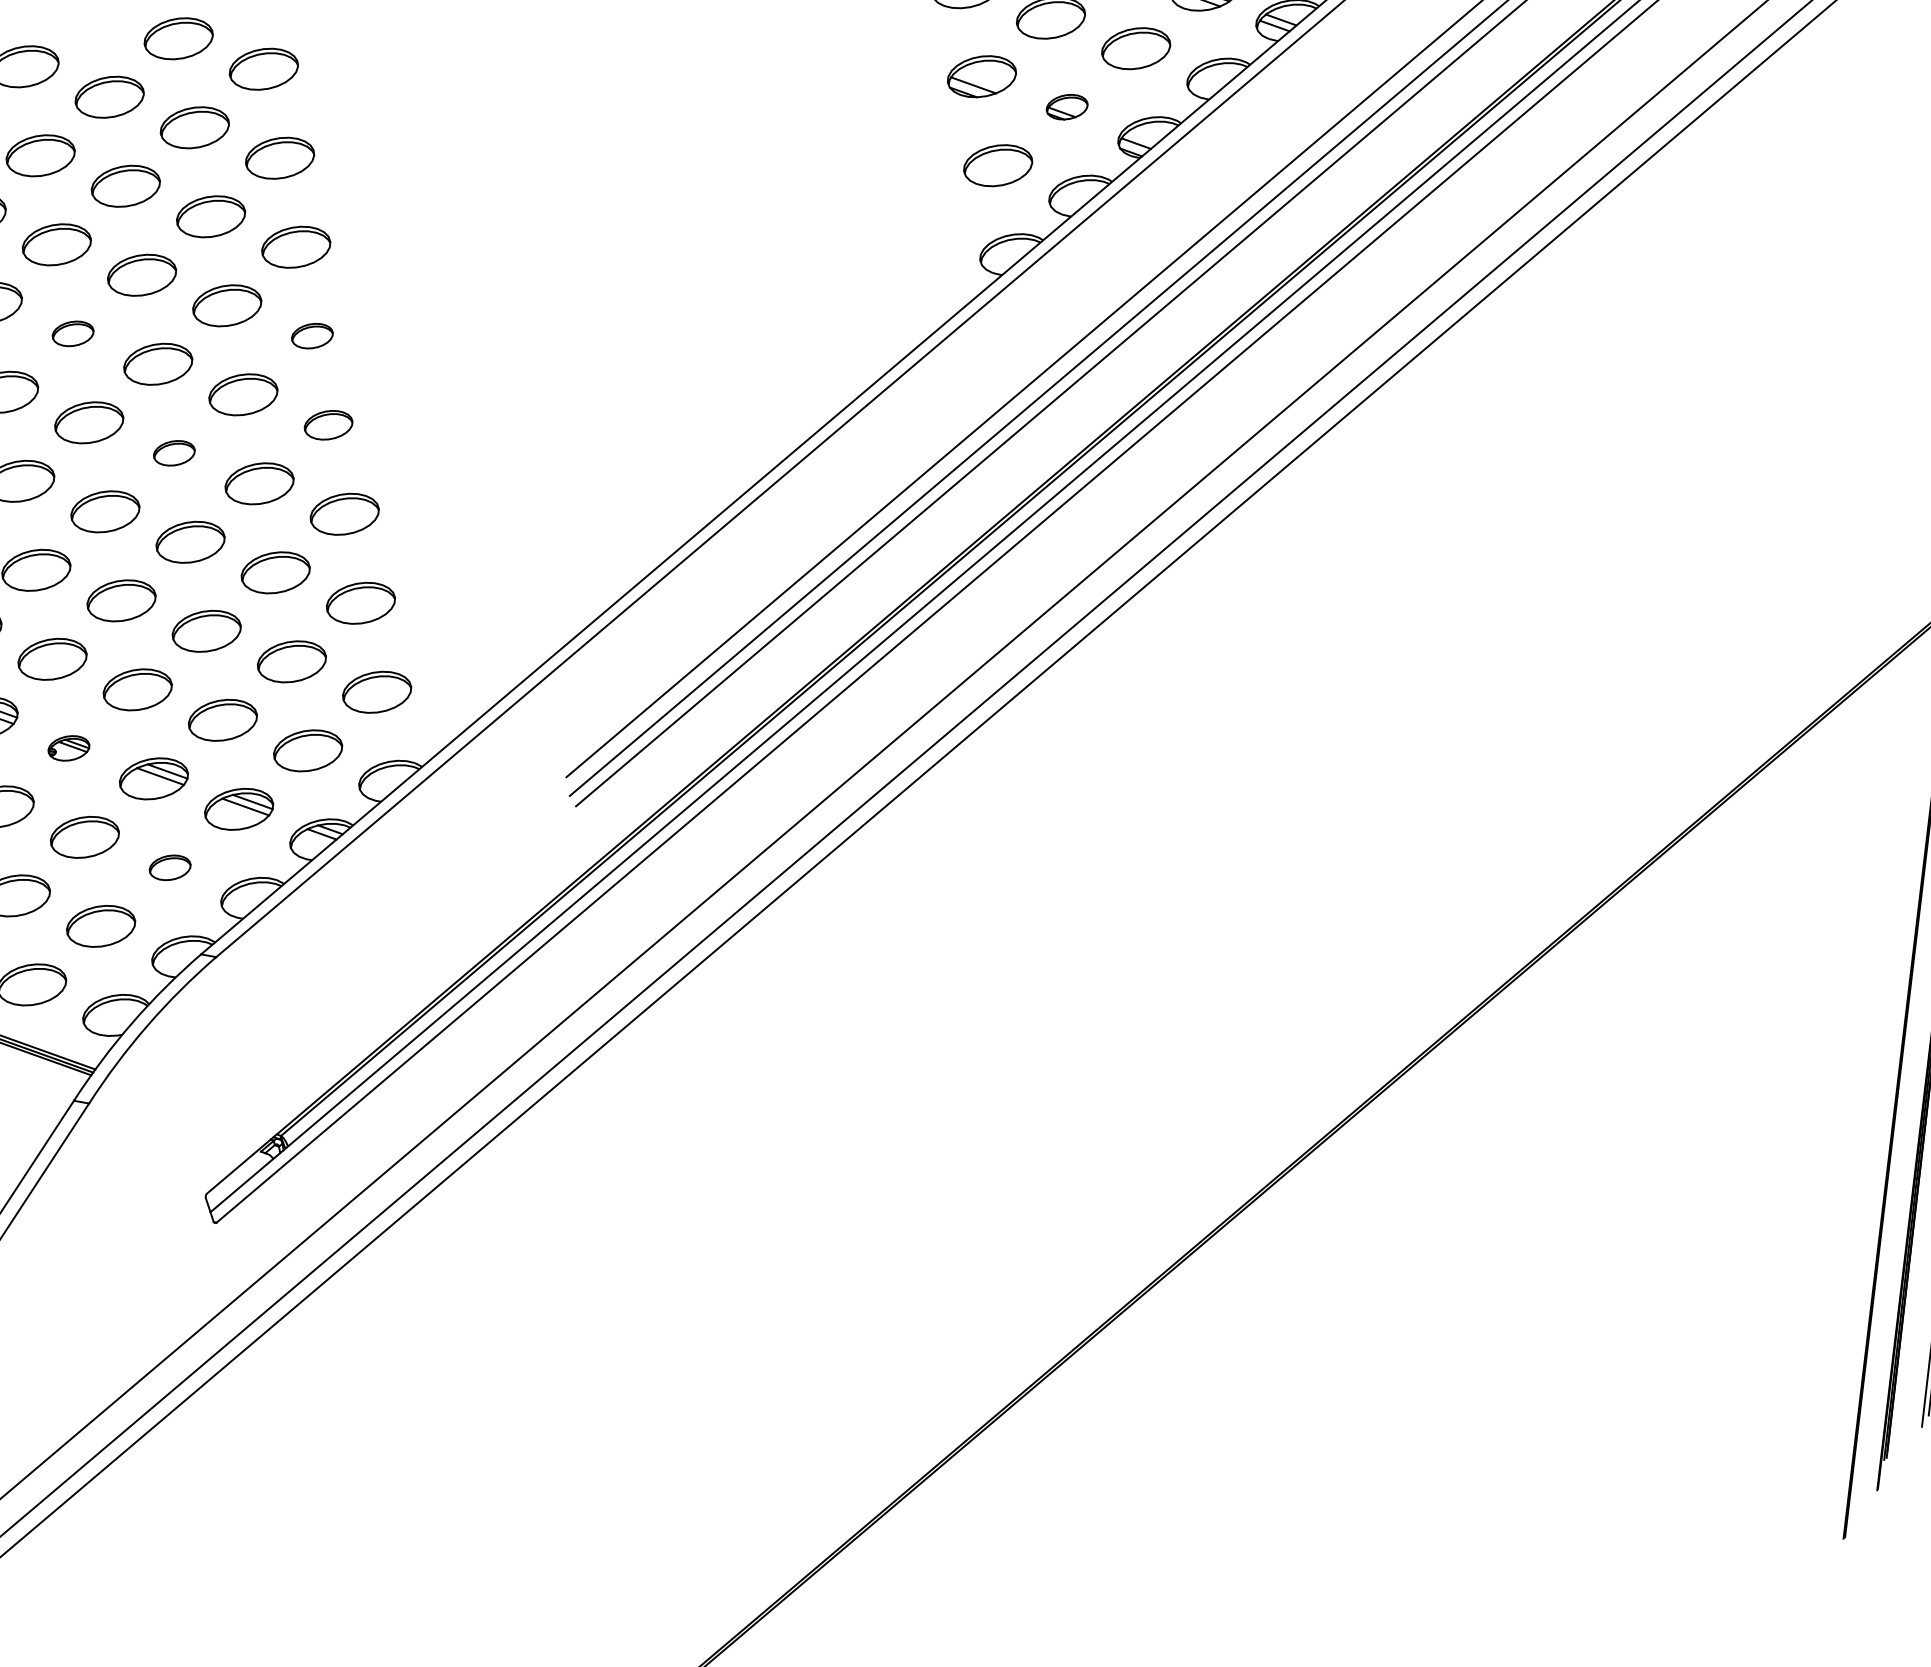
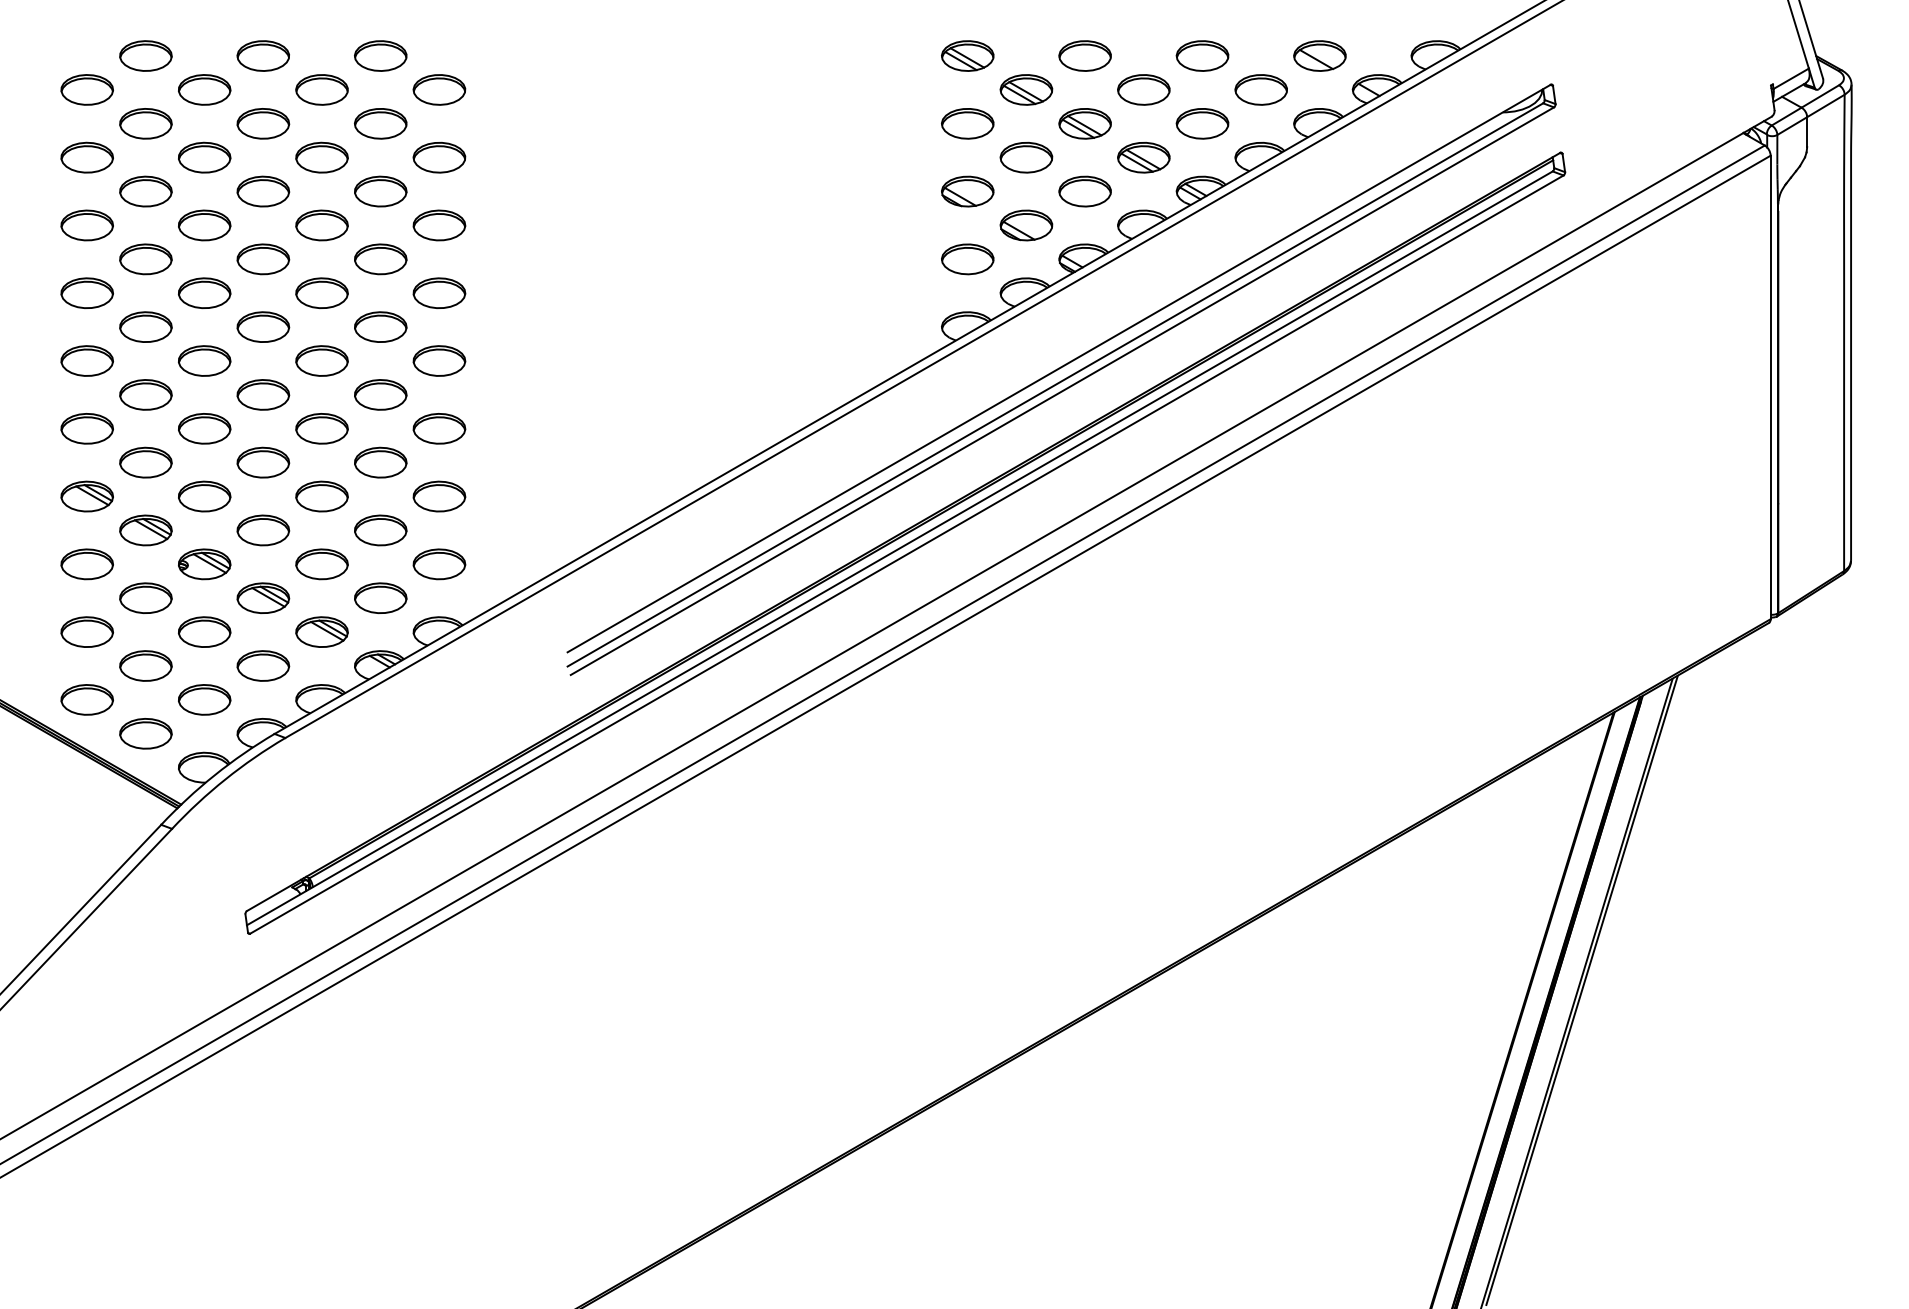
part: (1067, 107) -> (1026, 225), size x1.67
part: (73, 333) -> (263, 259), size x1.67
part: (312, 335) -> (439, 292), size x1.67
part: (328, 424) -> (439, 360), size x1.43
part: (173, 452) -> (321, 360), size x1.67
part: (68, 748) -> (204, 564), size x1.67
part: (170, 867) -> (263, 665), size x1.67

